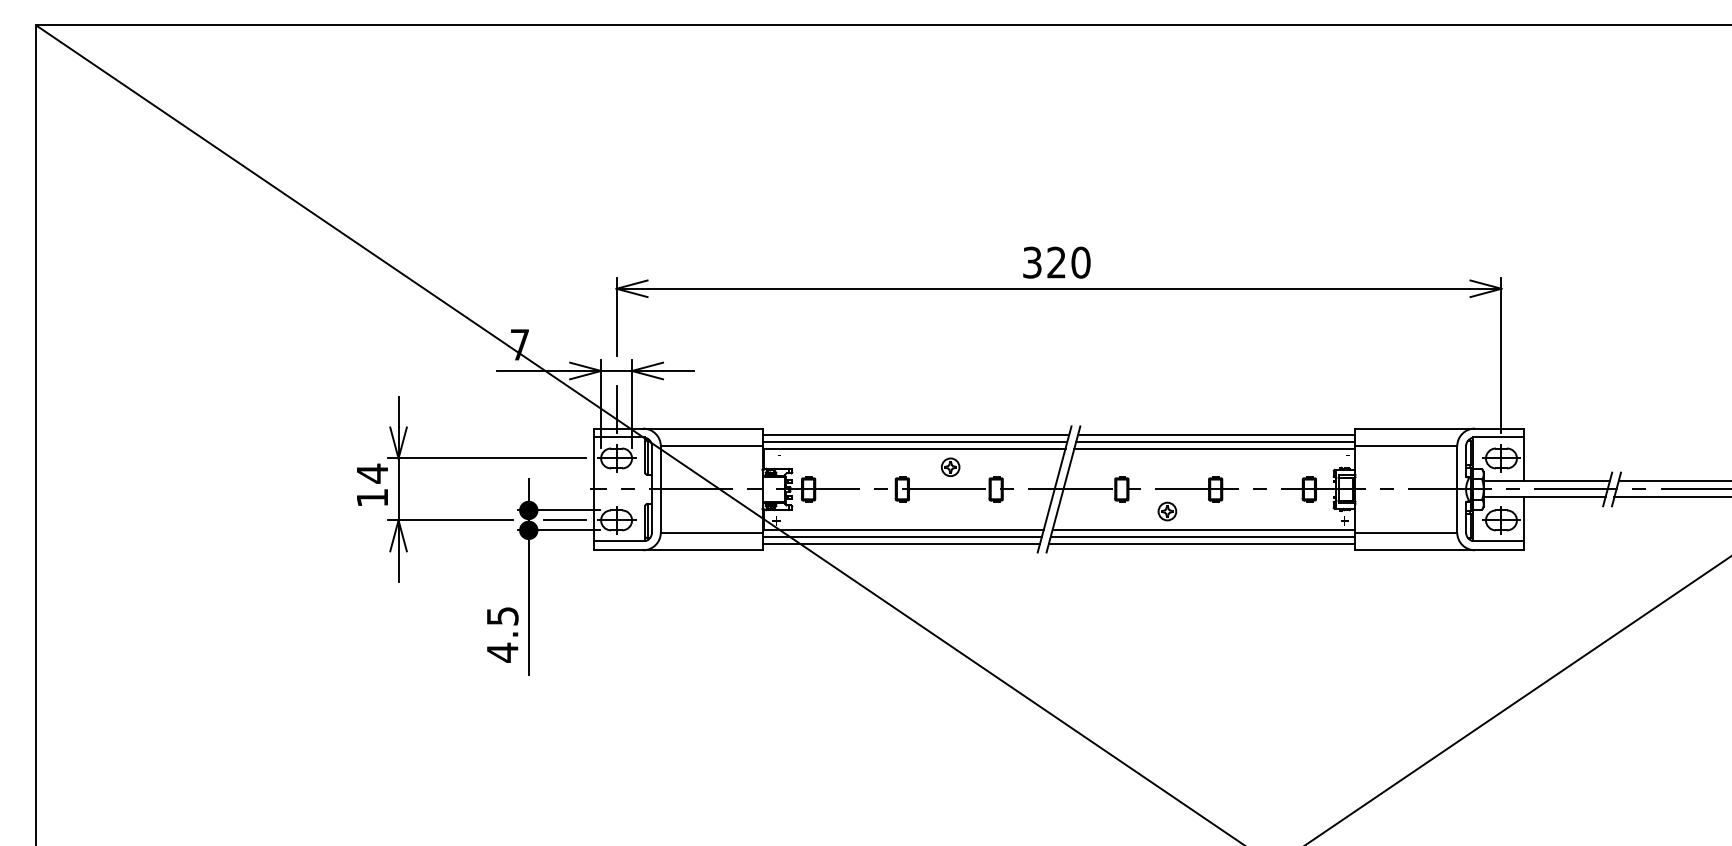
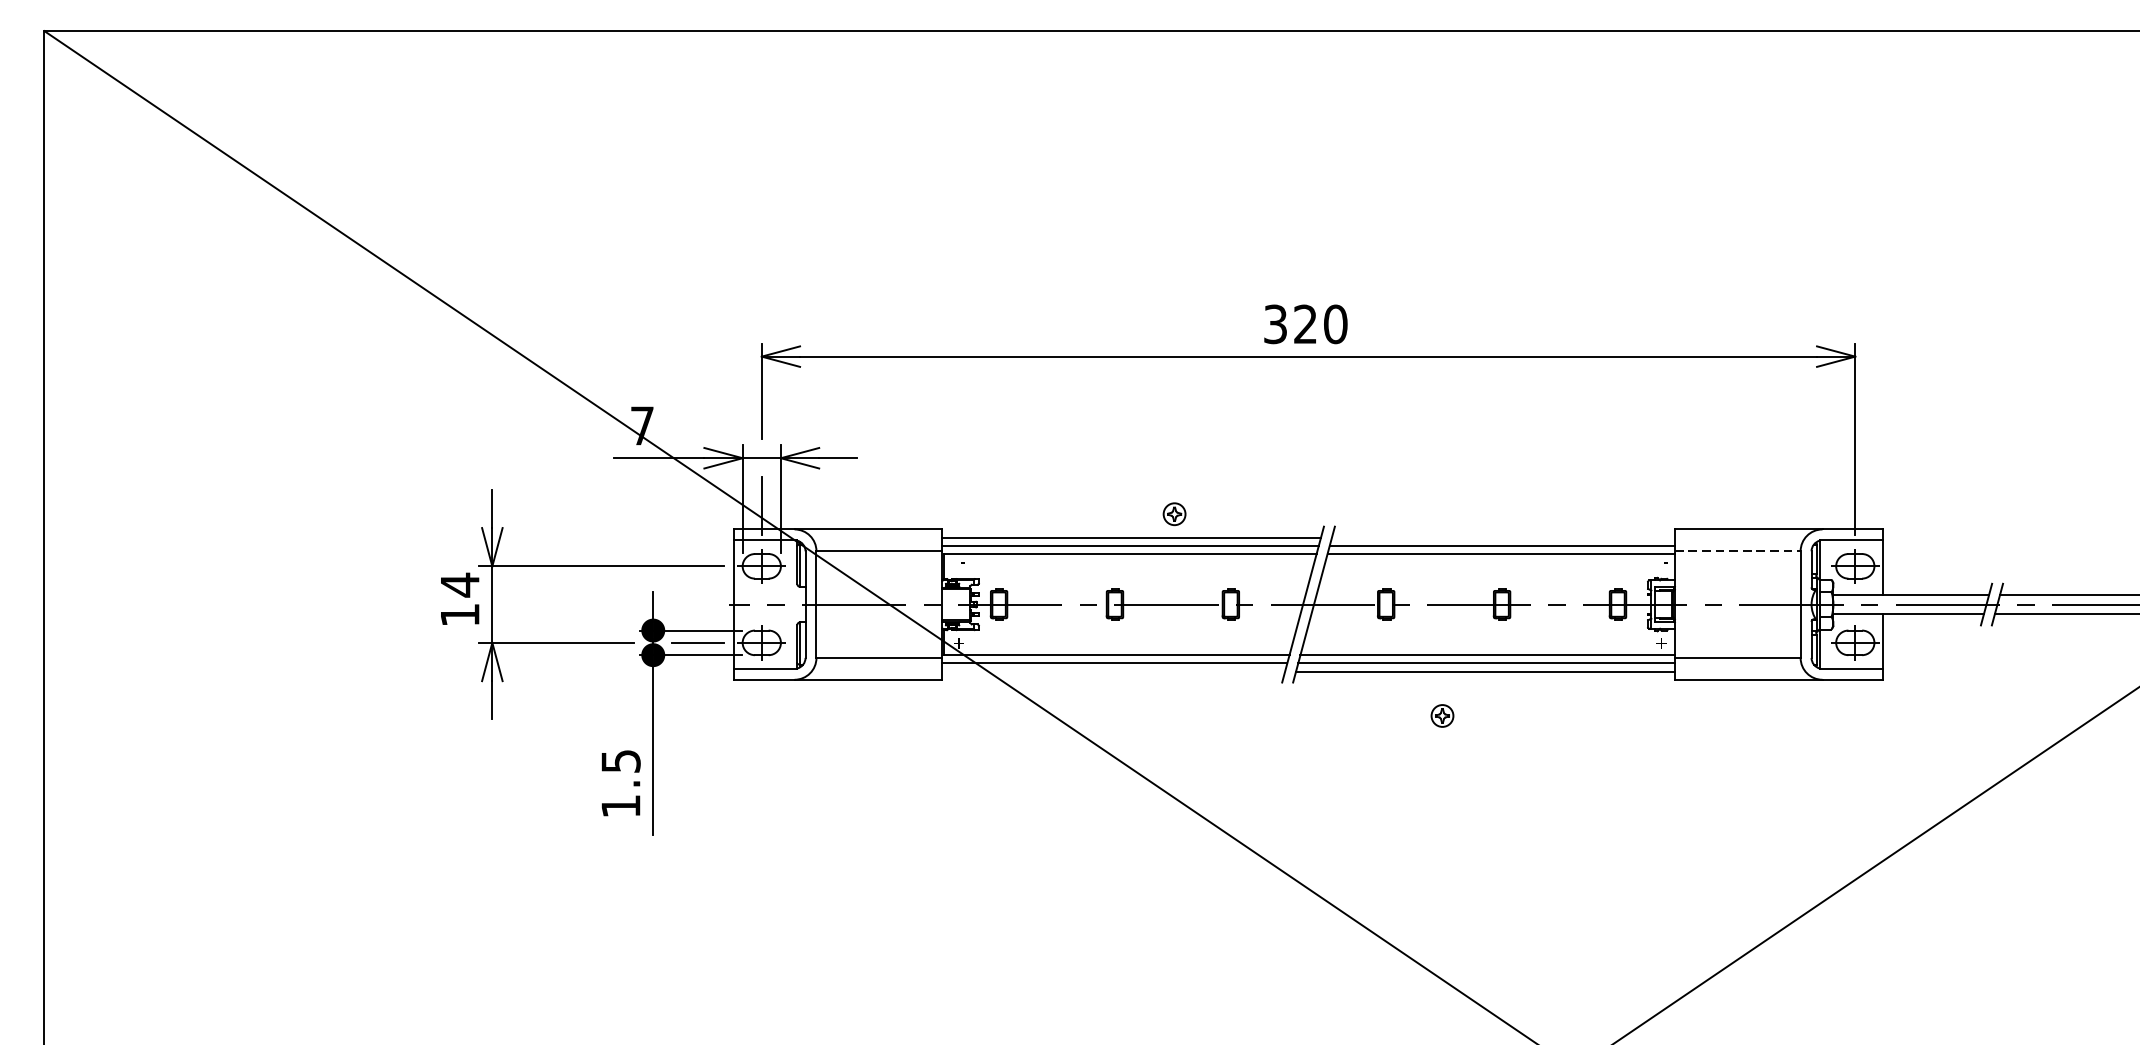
line: (1216, 435) -> (1503, 537), removed
line: (1406, 446) -> (1737, 551), solid -> dashed
part: (950, 466) -> (1174, 513), moved
part: (1167, 511) -> (1442, 715), moved
line: (901, 543) -> (1113, 671), removed
text: (502, 652) -> (620, 806), 4.5 -> 1.5

